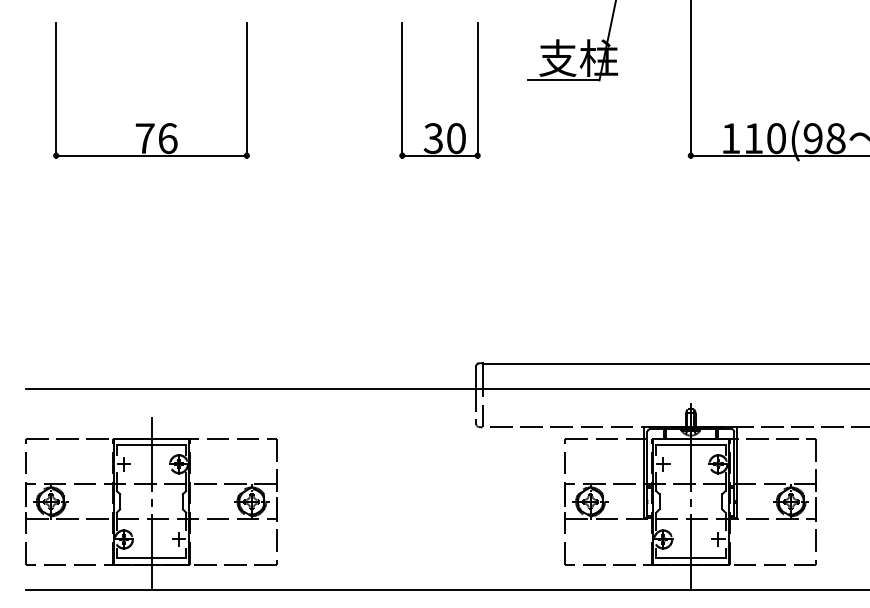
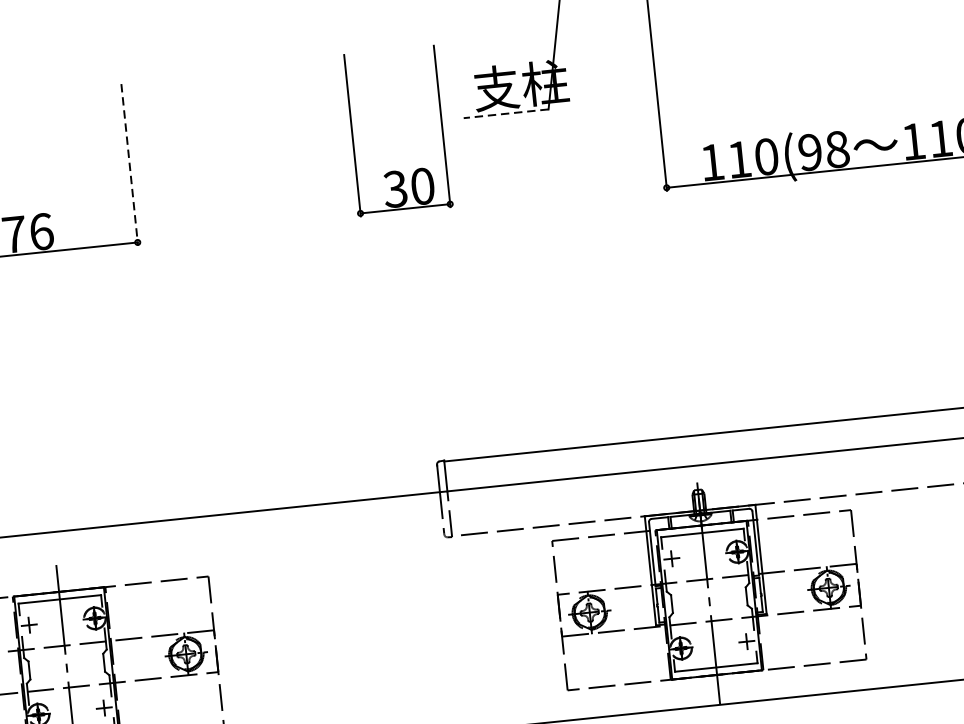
line: (563, 80) -> (505, 113), solid -> dashed
line: (246, 90) -> (129, 164), solid -> dashed
part: (436, 123) -> (397, 170), moved

